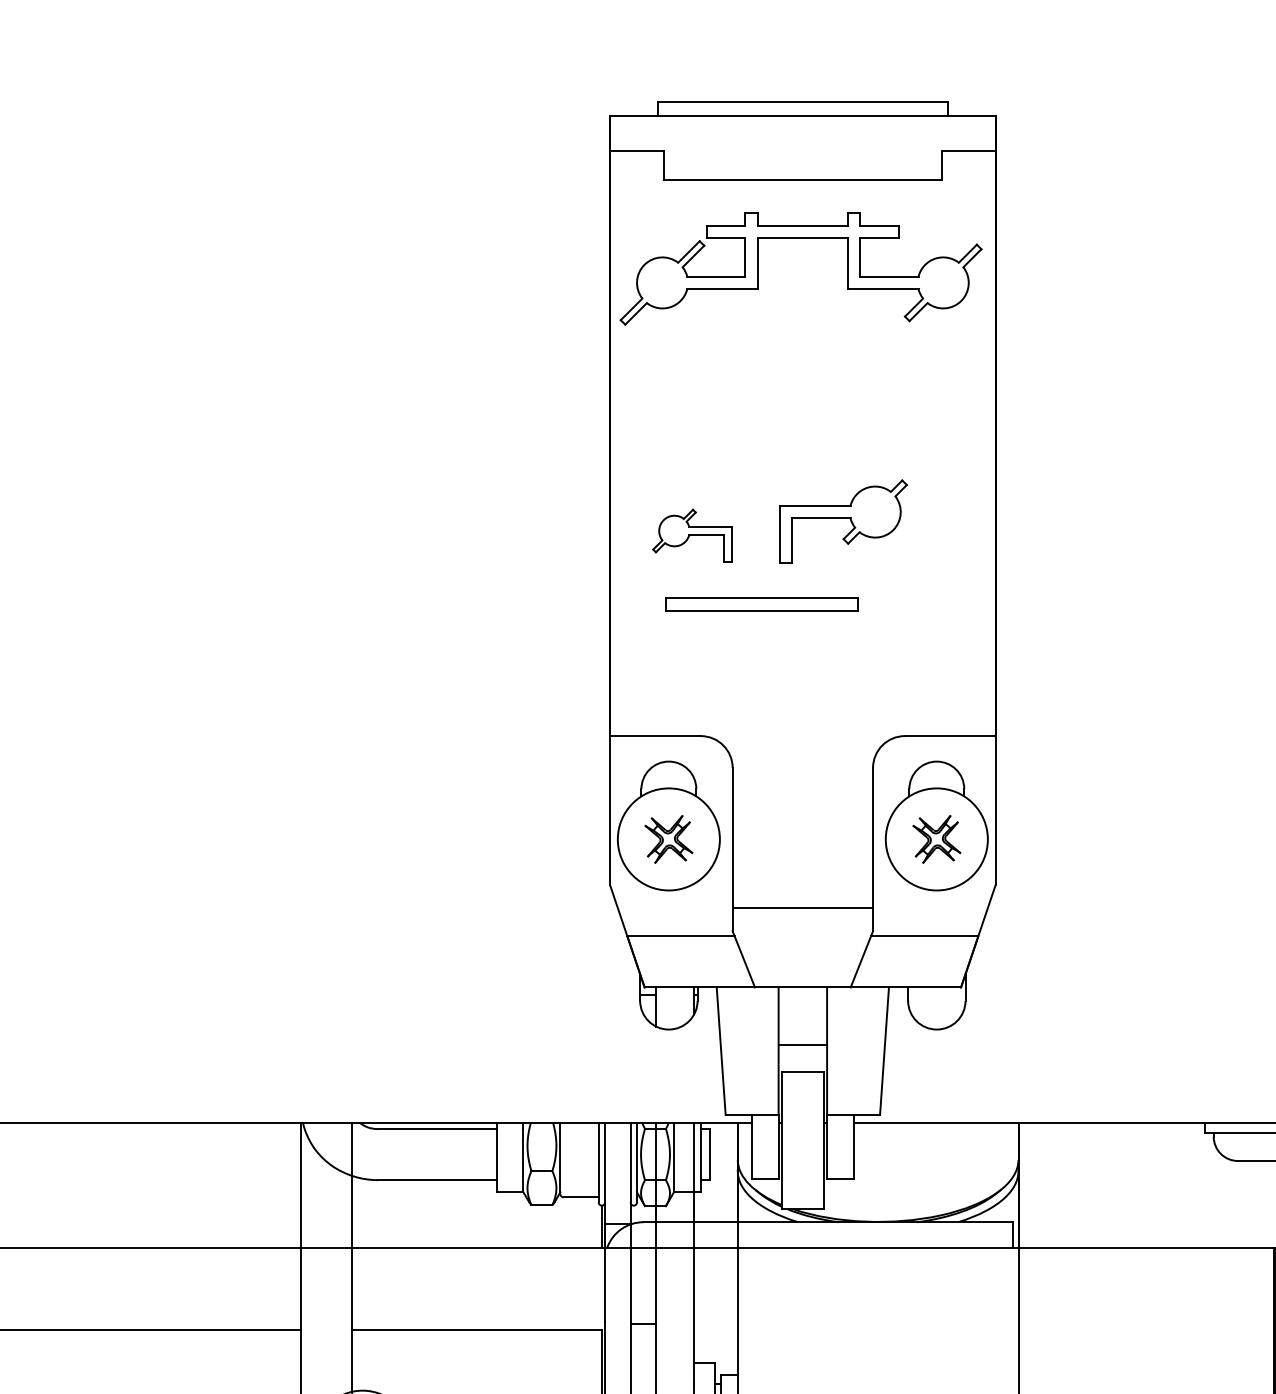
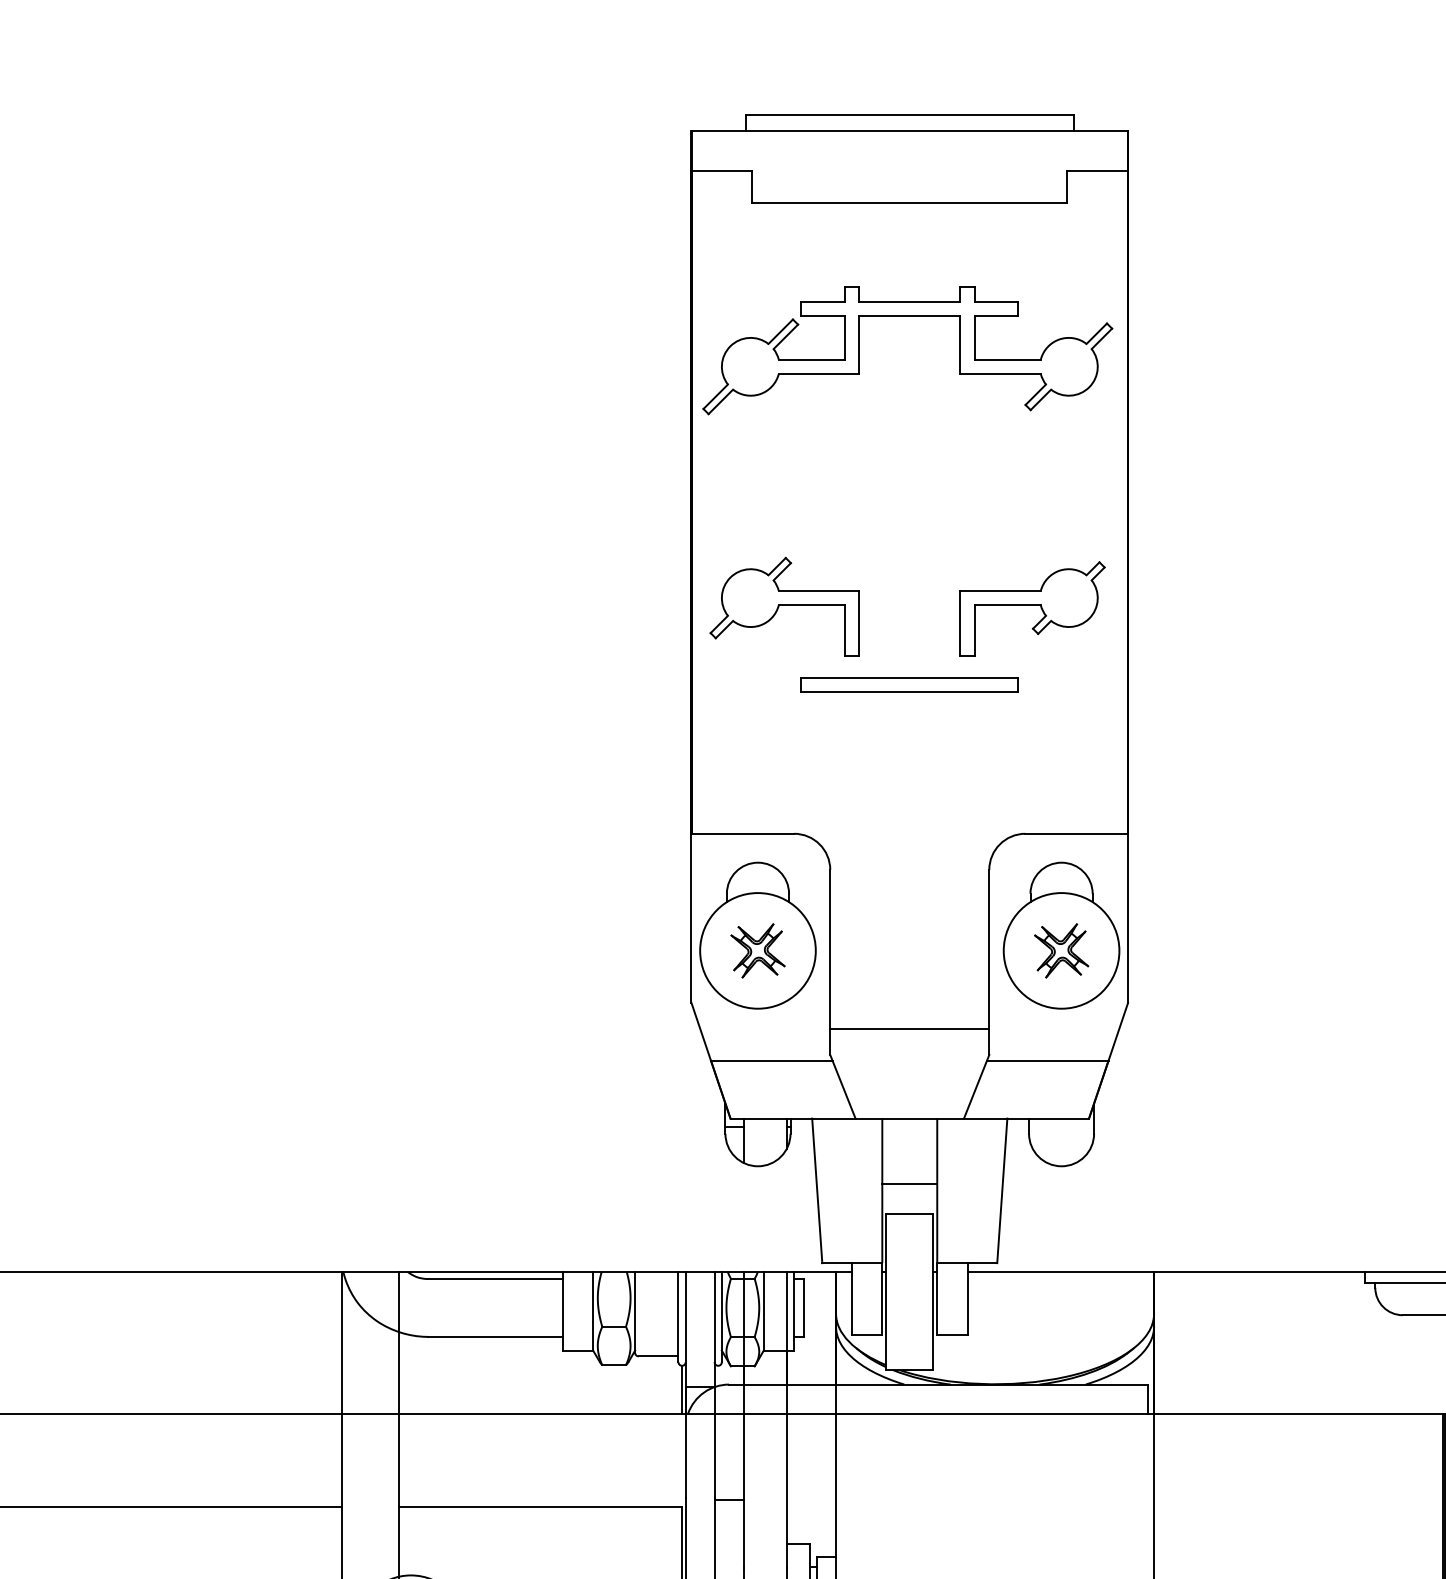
part: (800, 238) -> (907, 316), moved
part: (843, 521) -> (1032, 608), moved
part: (692, 535) -> (784, 606), size x1.67
part: (761, 604) -> (909, 684), moved

